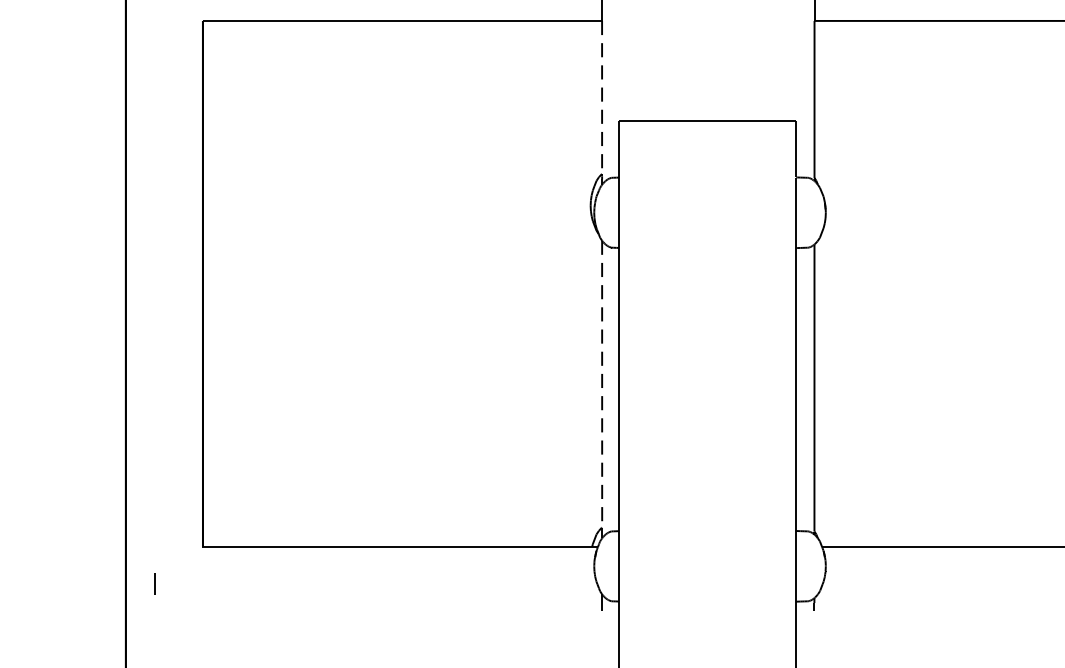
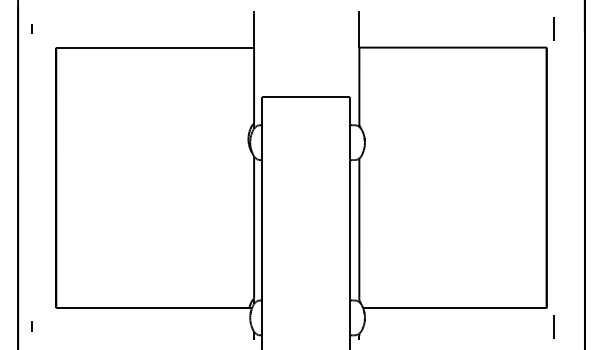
line: (602, 97) -> (254, 85), dashed -> solid
line: (602, 385) -> (254, 228), dashed -> solid

